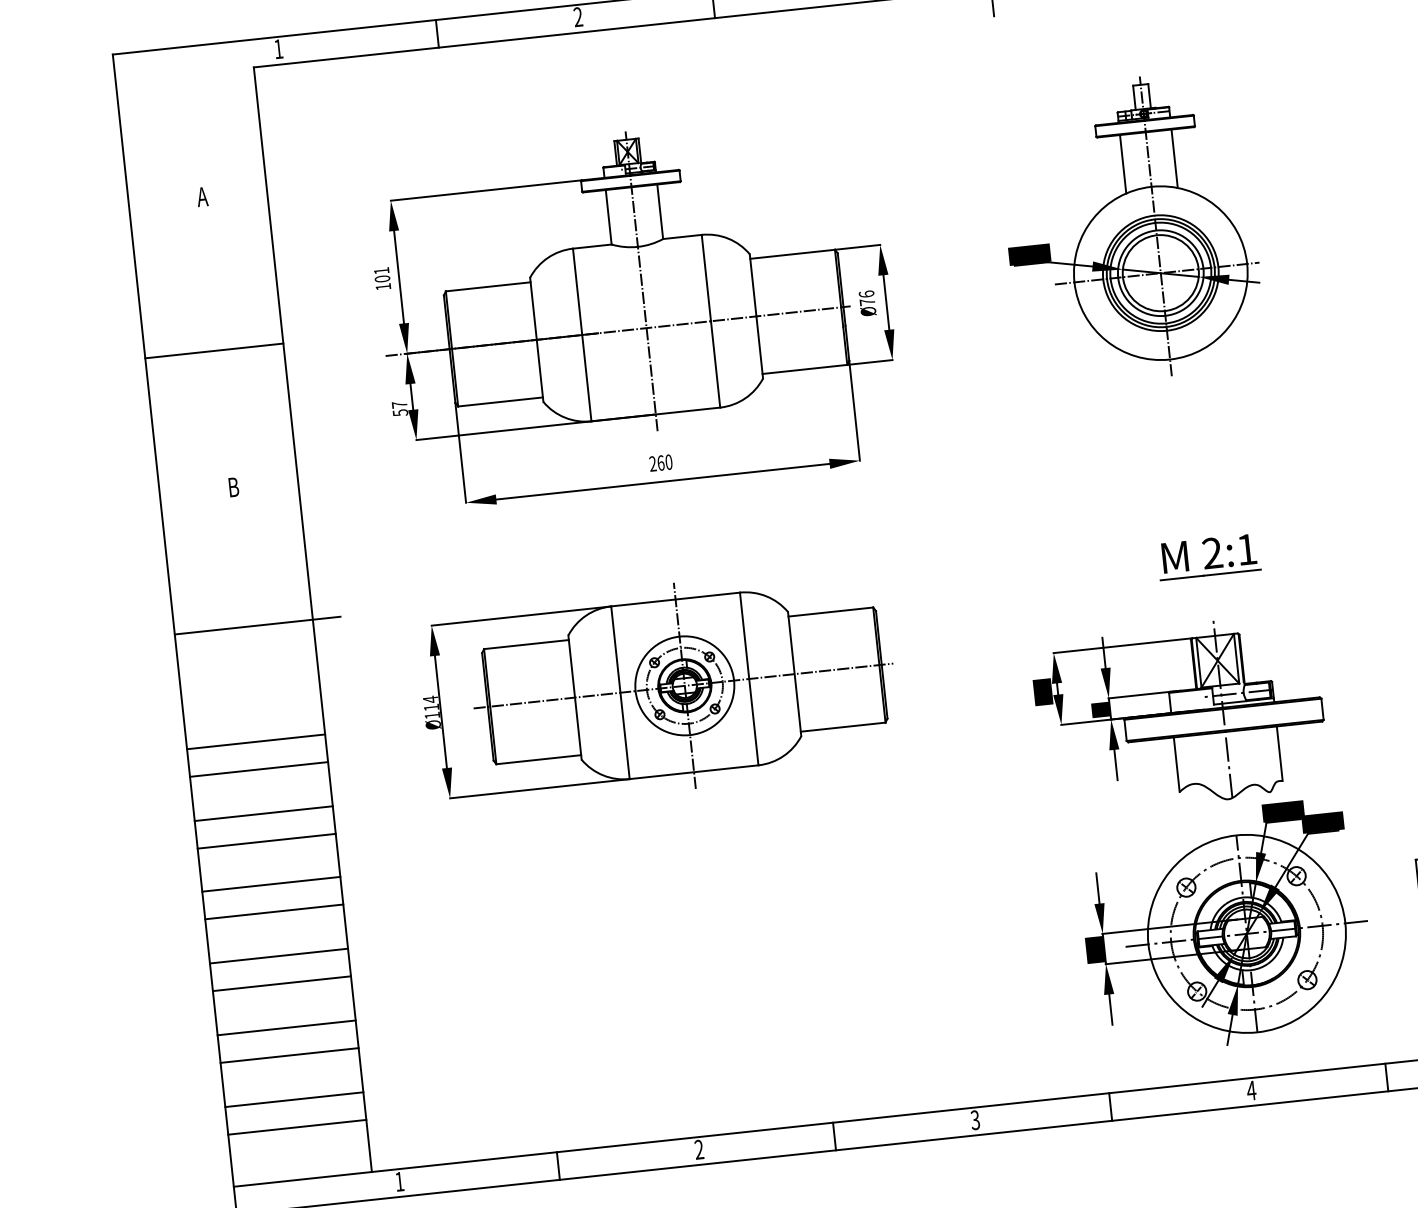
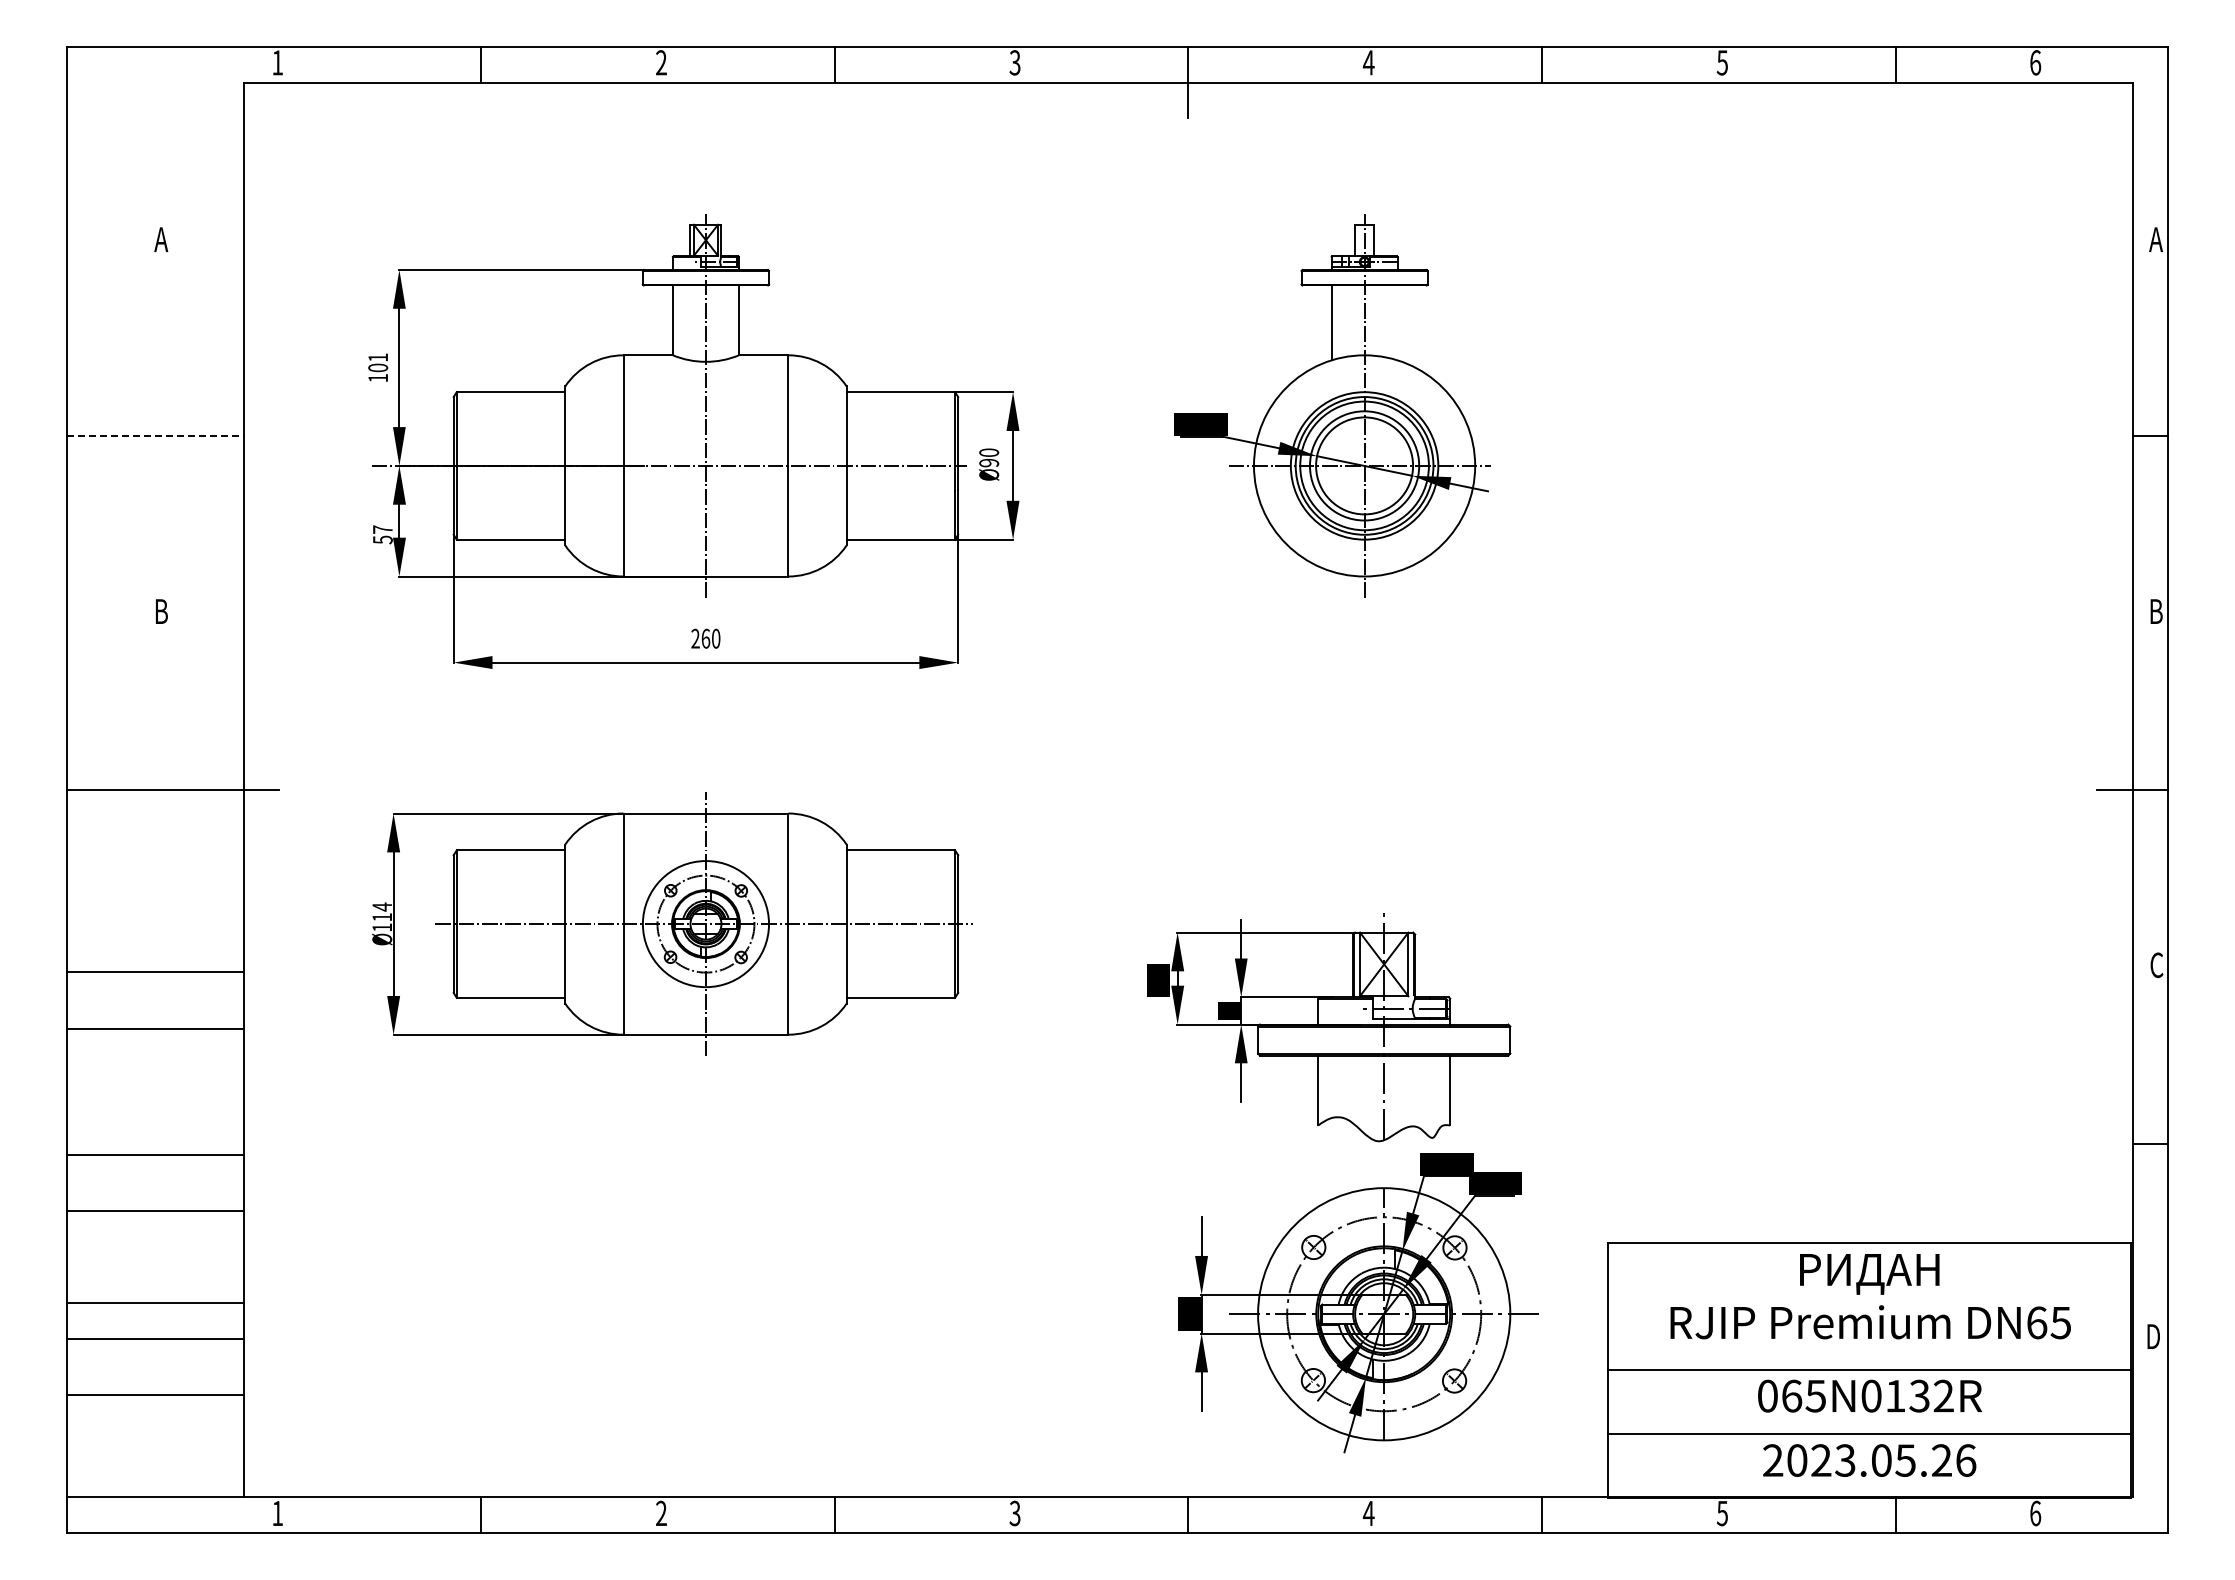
line: (1174, 158) -> (1397, 322), removed
text: (867, 297) -> (989, 457), 76 -> 90
line: (214, 351) -> (155, 436), solid -> dashed
part: (1208, 556) -> (1386, 831), removed
line: (256, 741) -> (155, 936), removed
line: (266, 841) -> (155, 1064), removed
line: (271, 884) -> (155, 1119), removed
line: (281, 983) -> (155, 1246), removed
line: (297, 1127) -> (155, 1430), removed

